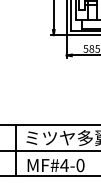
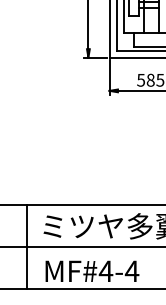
text: (80, 165) -> (132, 271), MF#4-0 -> MF#4-4

